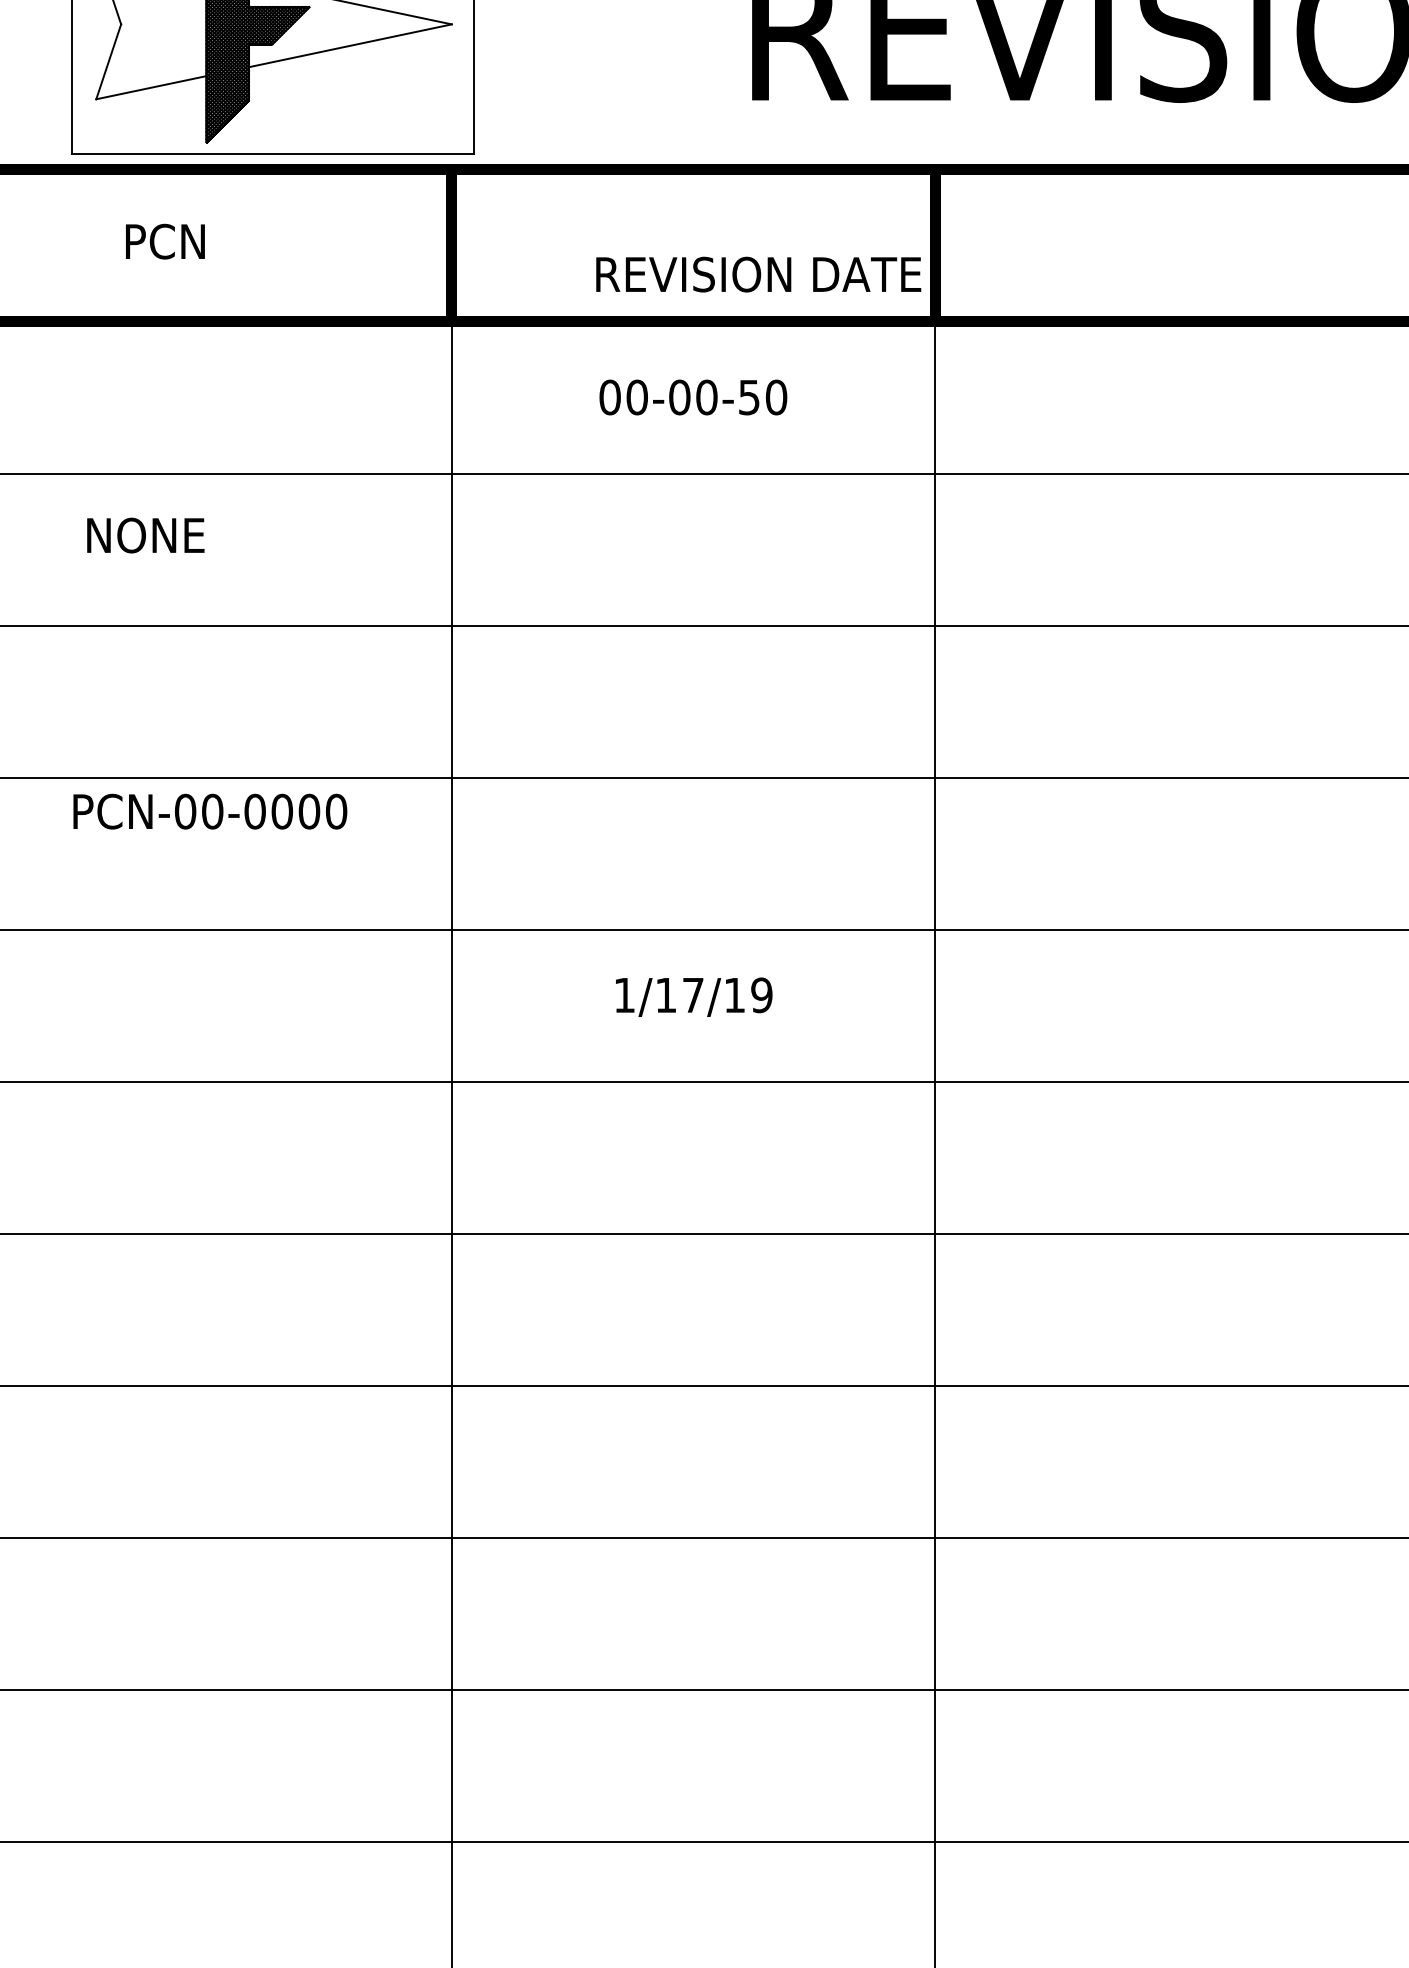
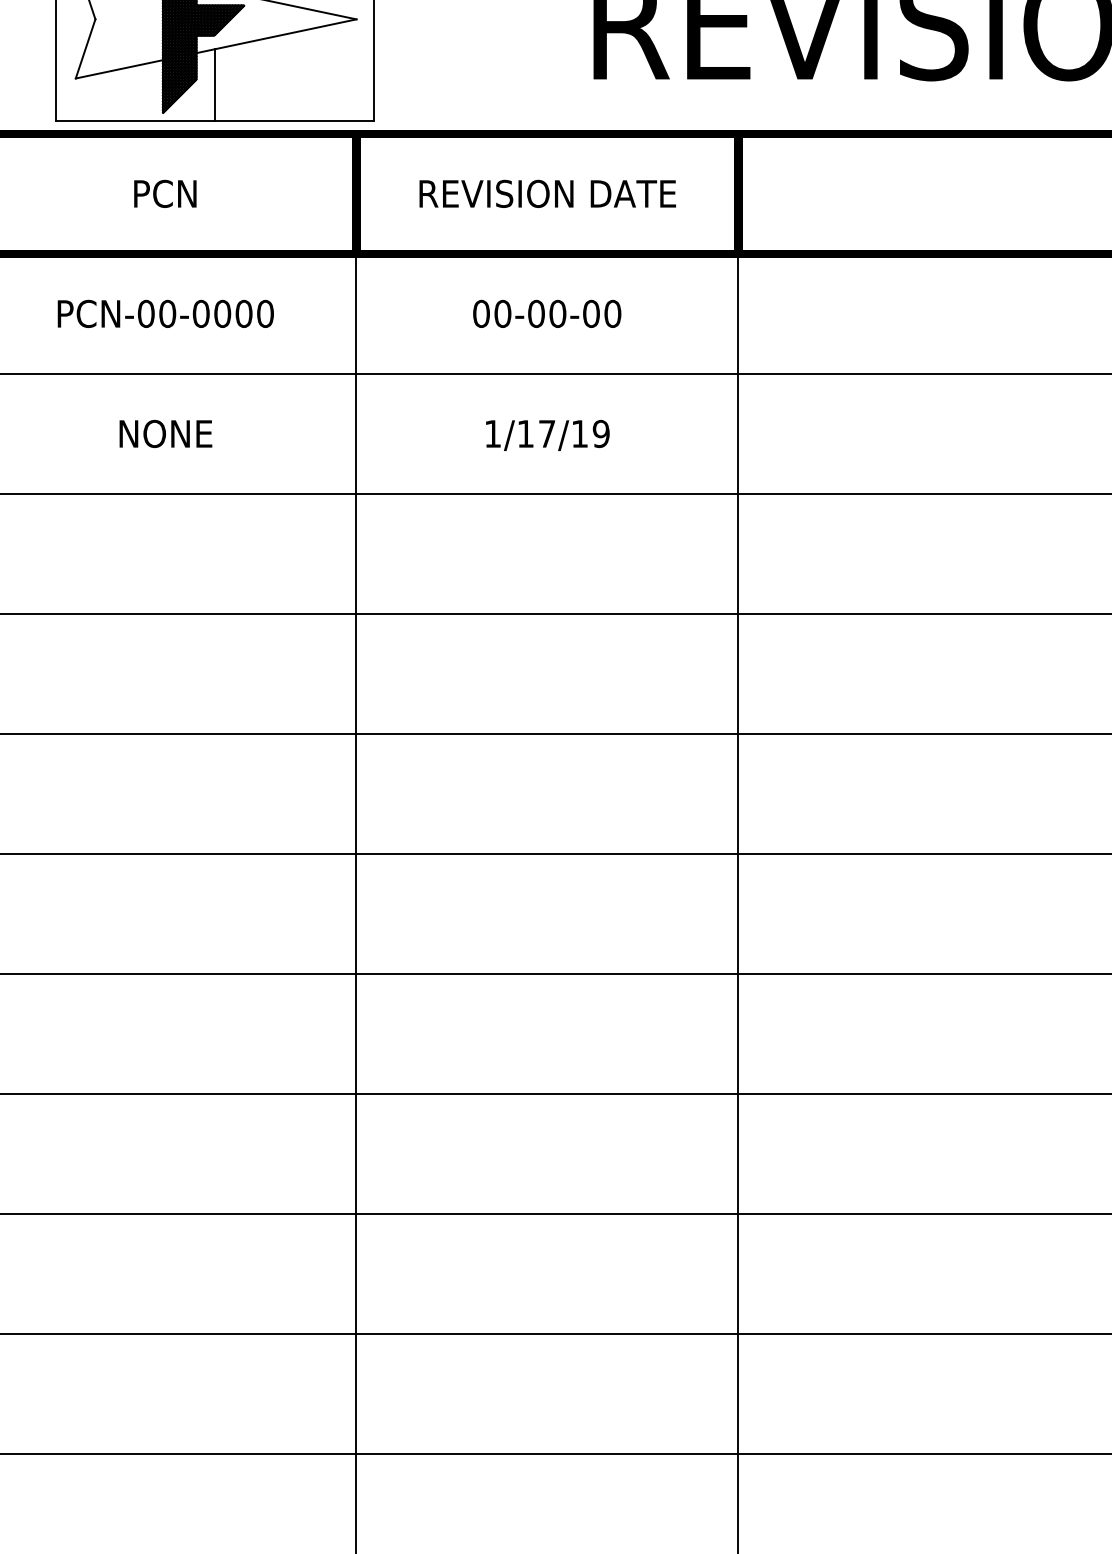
line: (273, 108) -> (215, 85), added
text: (165, 241) -> (165, 193), moved
text: (758, 274) -> (547, 193), moved
text: (749, 396) -> (591, 313), 00-00-50 -> 00-00-00
text: (145, 534) -> (165, 433), moved
text: (209, 811) -> (165, 313), moved
text: (693, 997) -> (547, 435), moved

